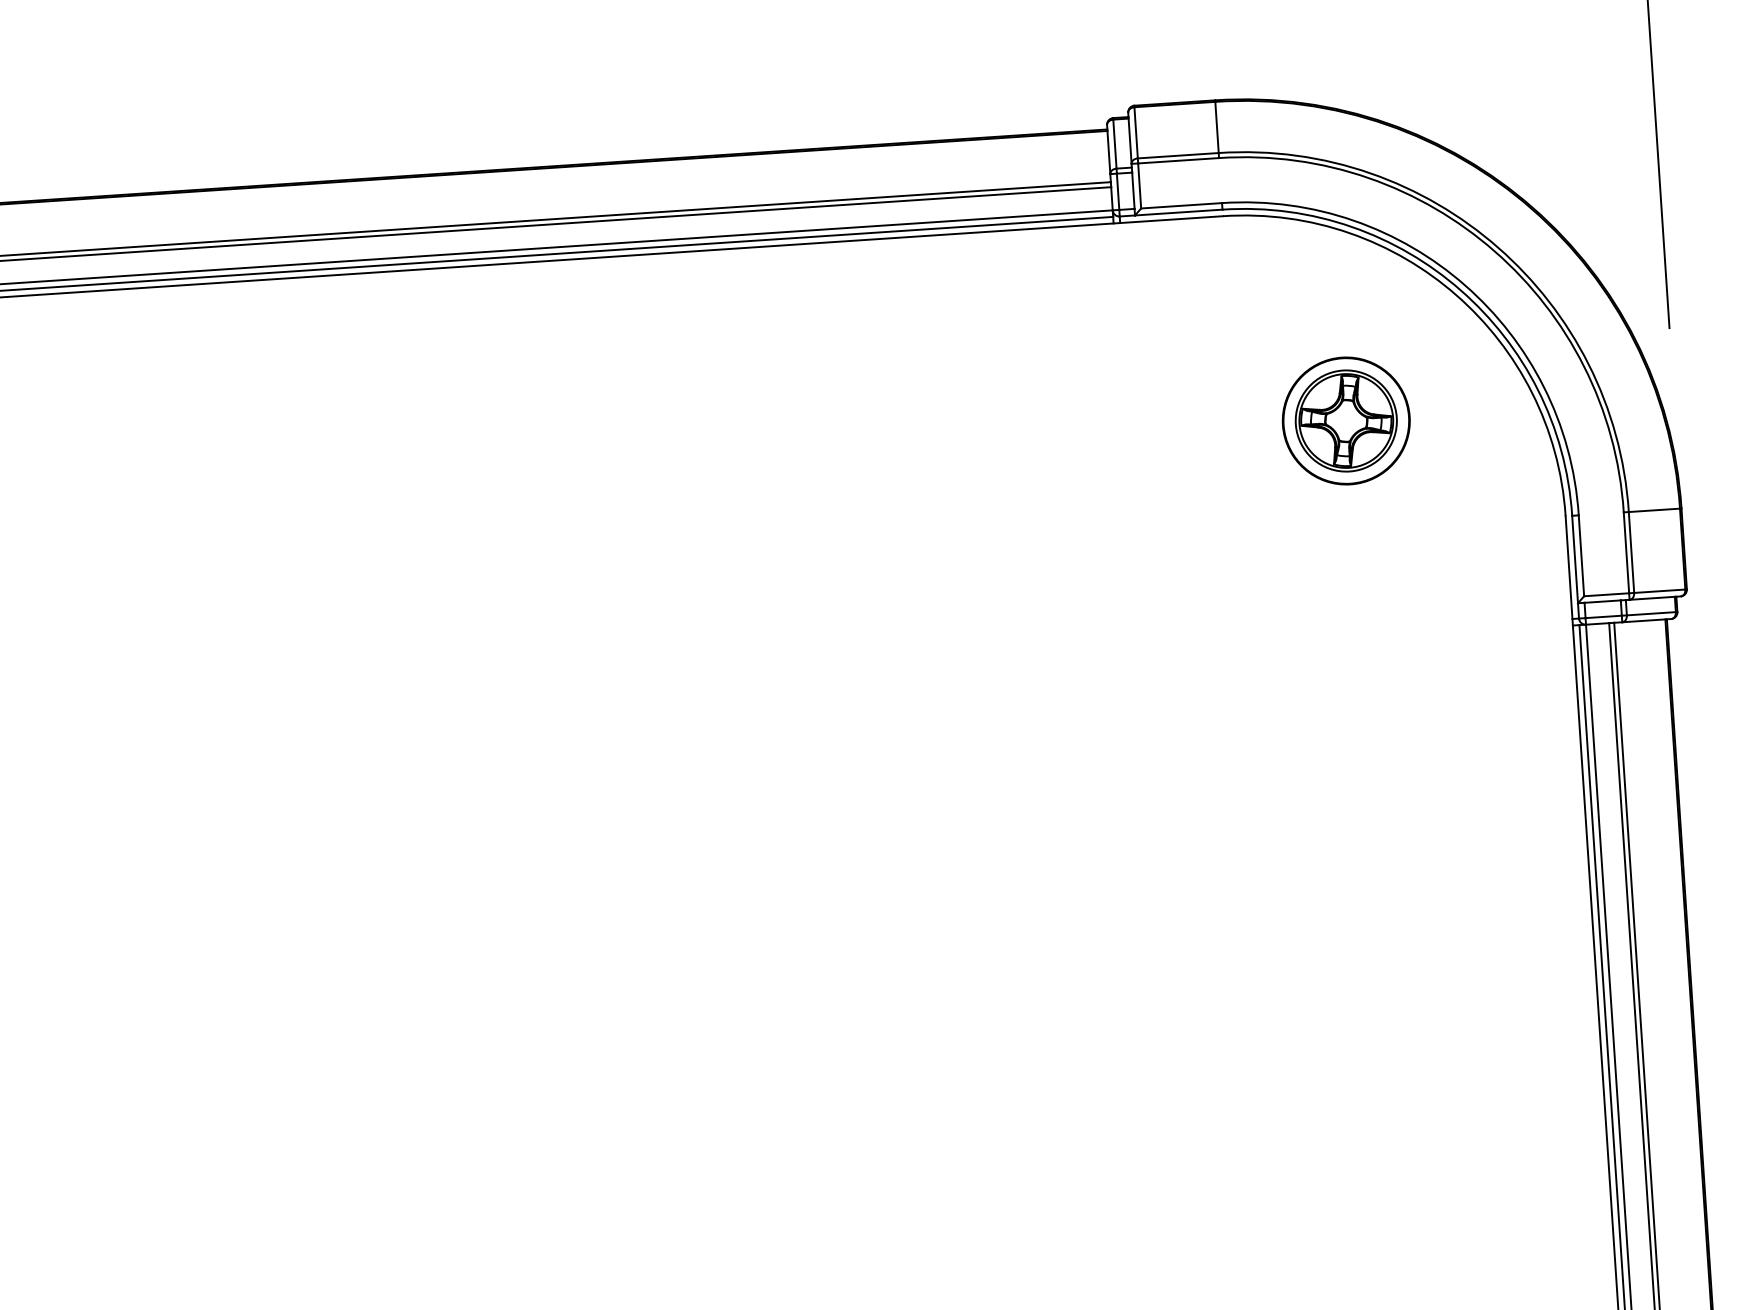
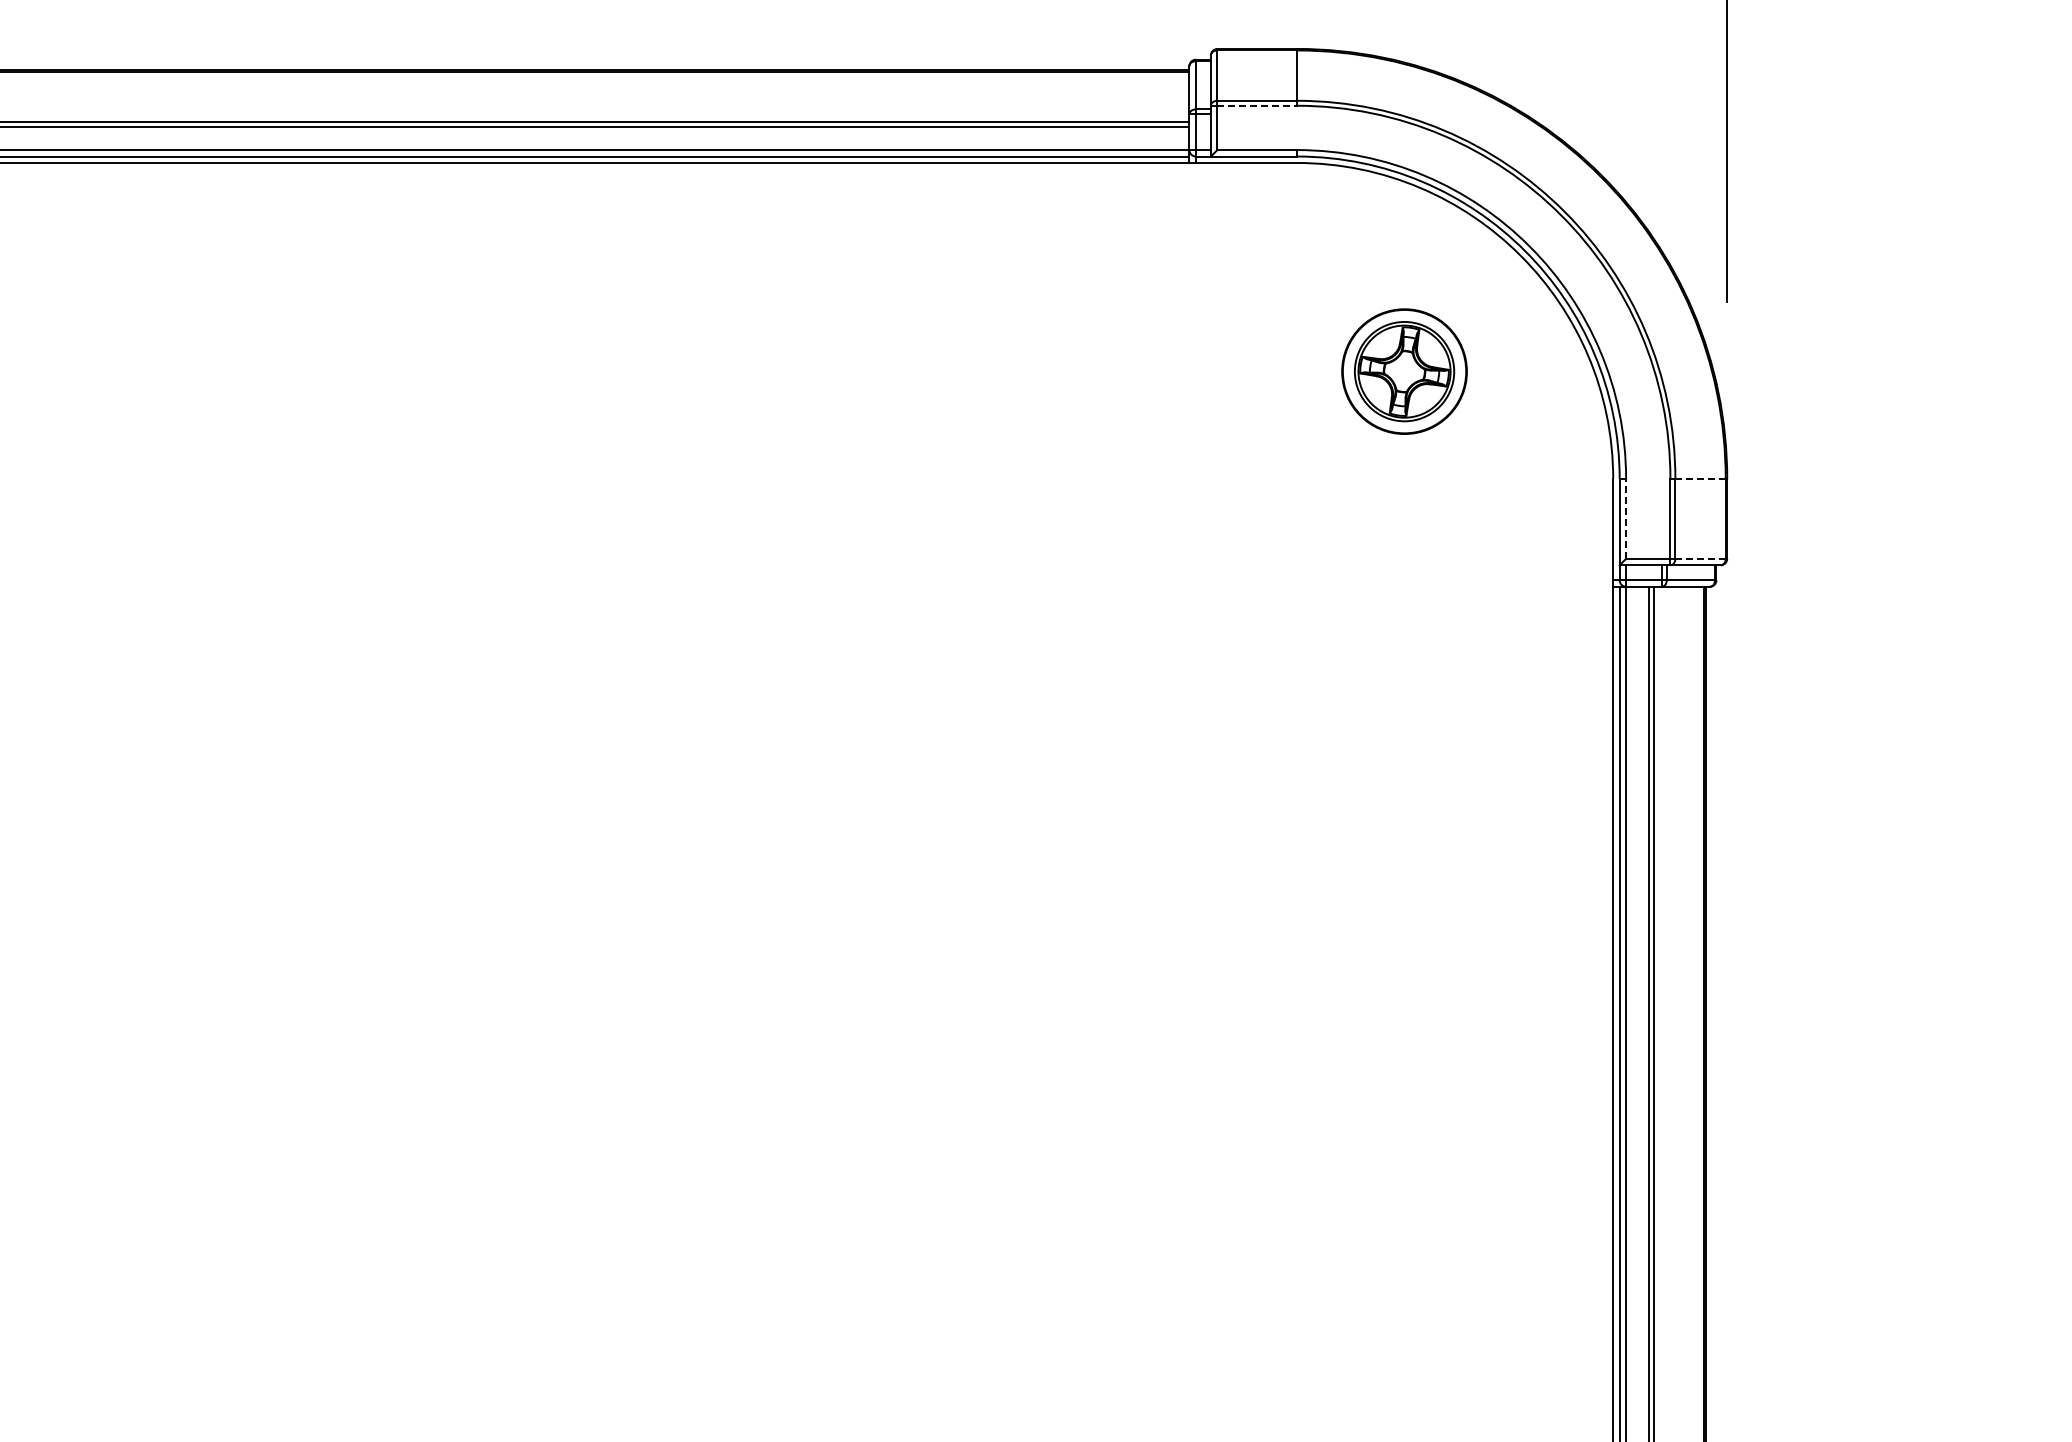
line: (1178, 160) -> (1257, 105), solid -> dashed
line: (1655, 510) -> (1701, 479), solid -> dashed
line: (1581, 556) -> (1626, 519), solid -> dashed
line: (1659, 590) -> (1700, 558), solid -> dashed

